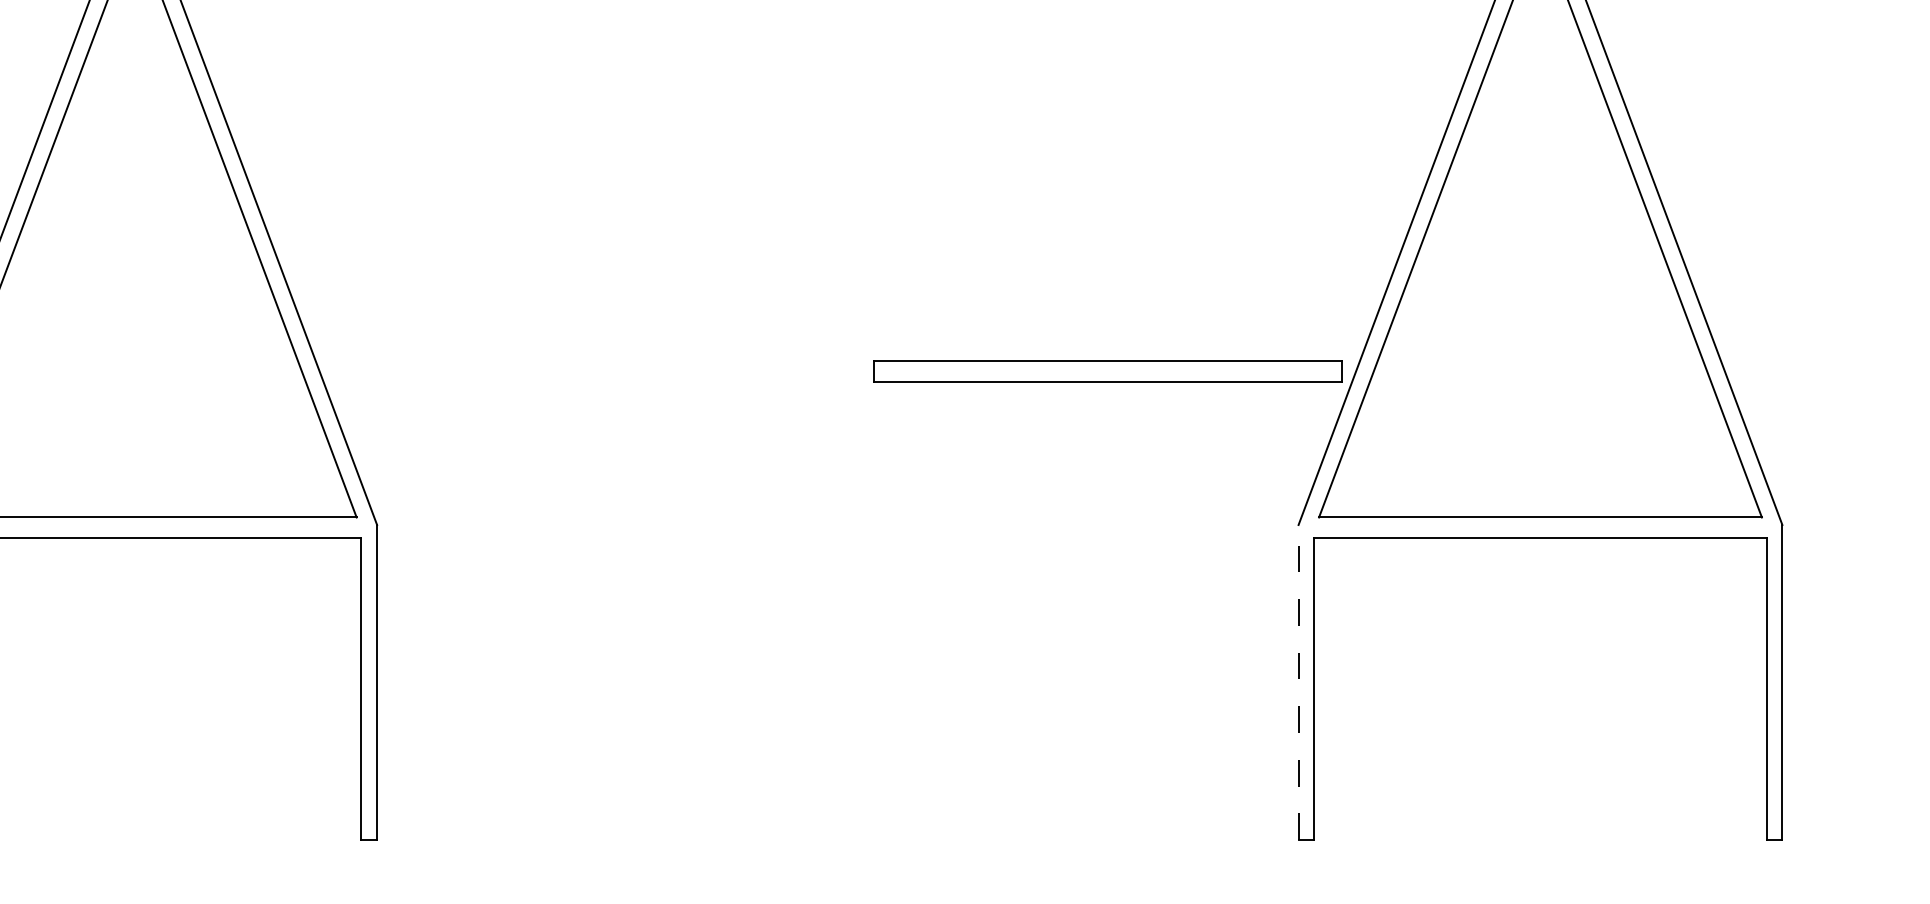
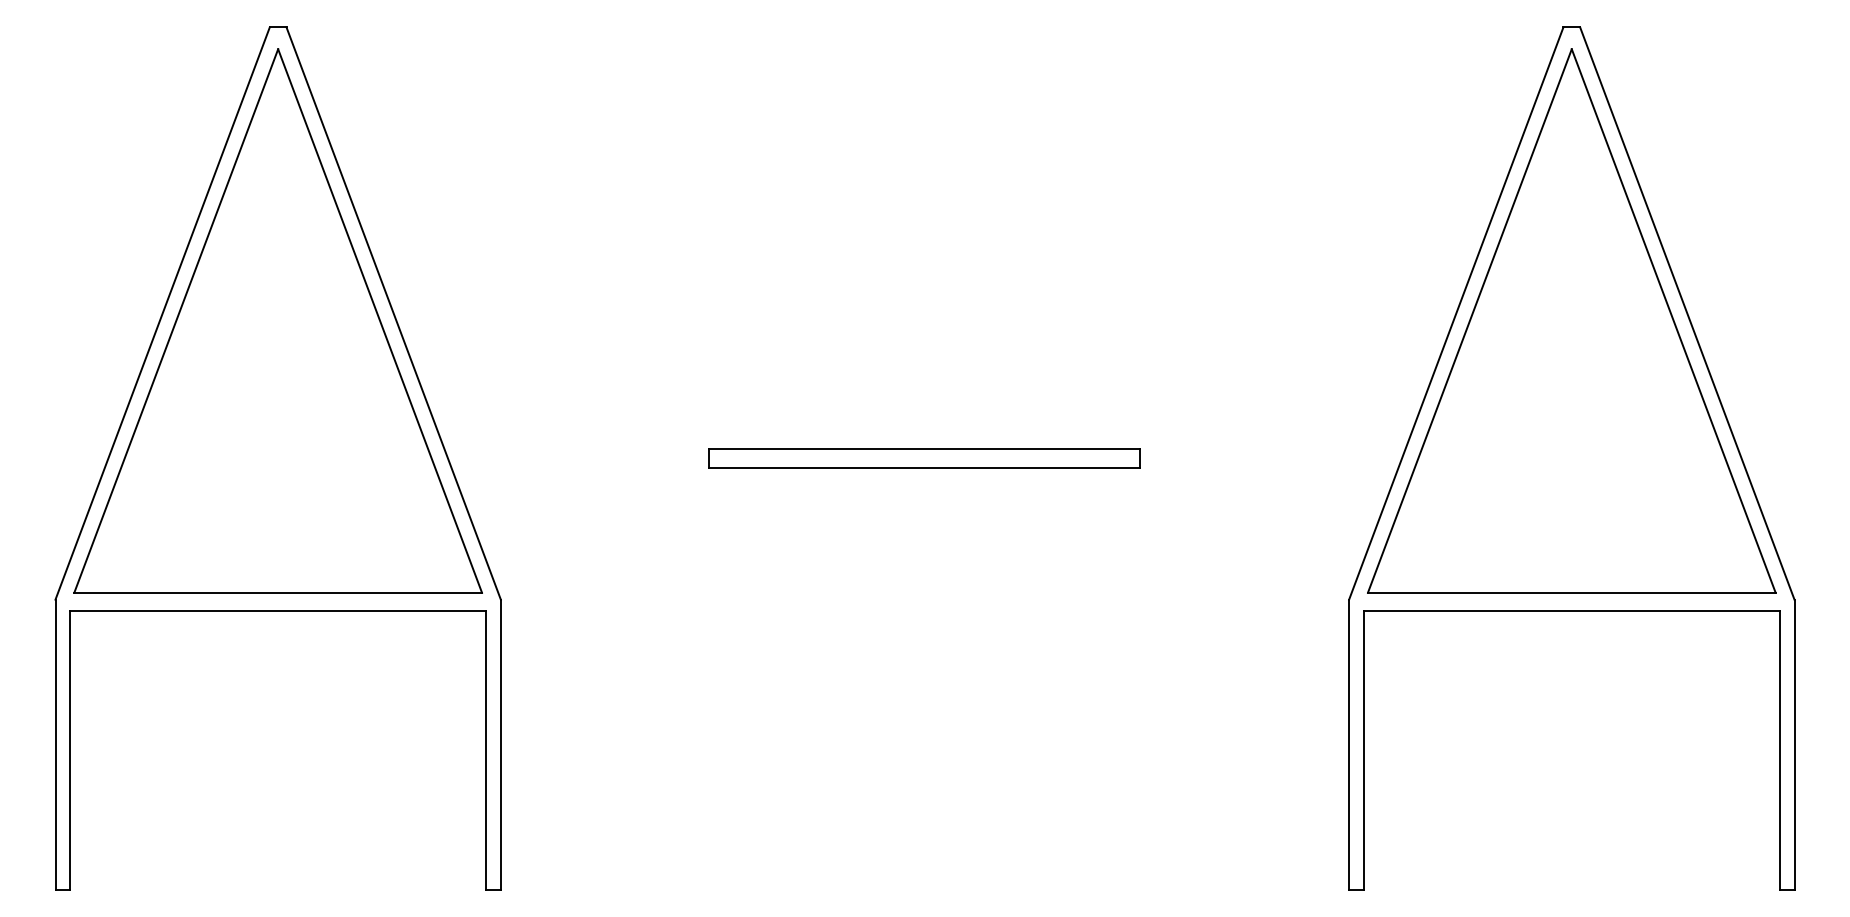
part: (1107, 371) -> (924, 458), moved
line: (1298, 682) -> (1349, 744), dashed -> solid

